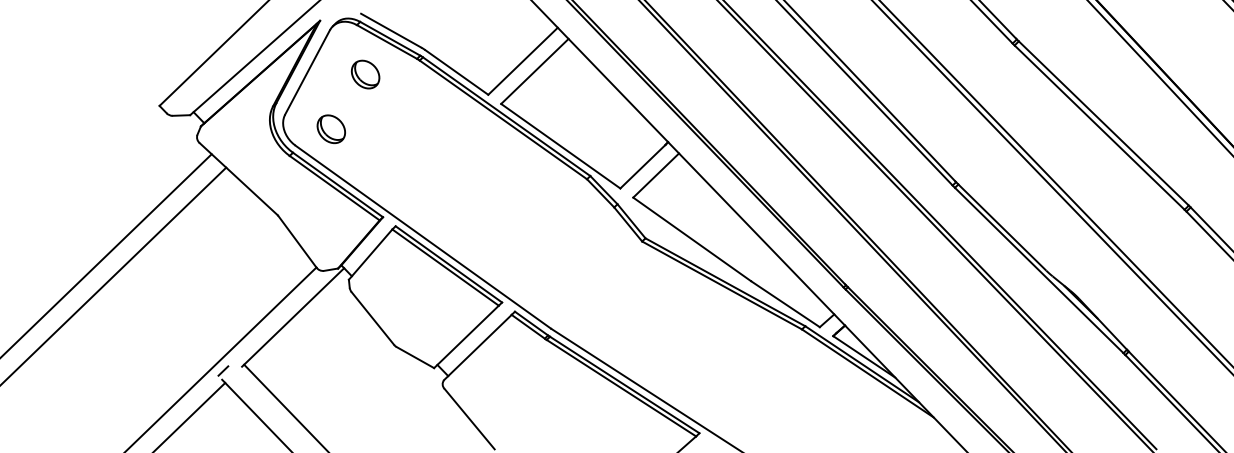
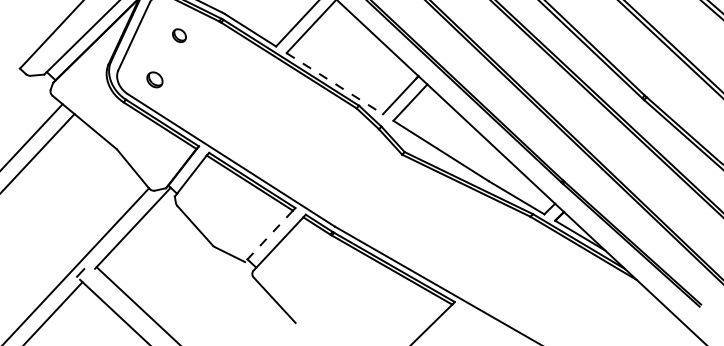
part: (365, 74) -> (179, 35), size x0.6
part: (330, 129) -> (154, 80), size x0.7
line: (561, 146) -> (335, 83), solid -> dashed
line: (466, 336) -> (268, 236), solid -> dashed

